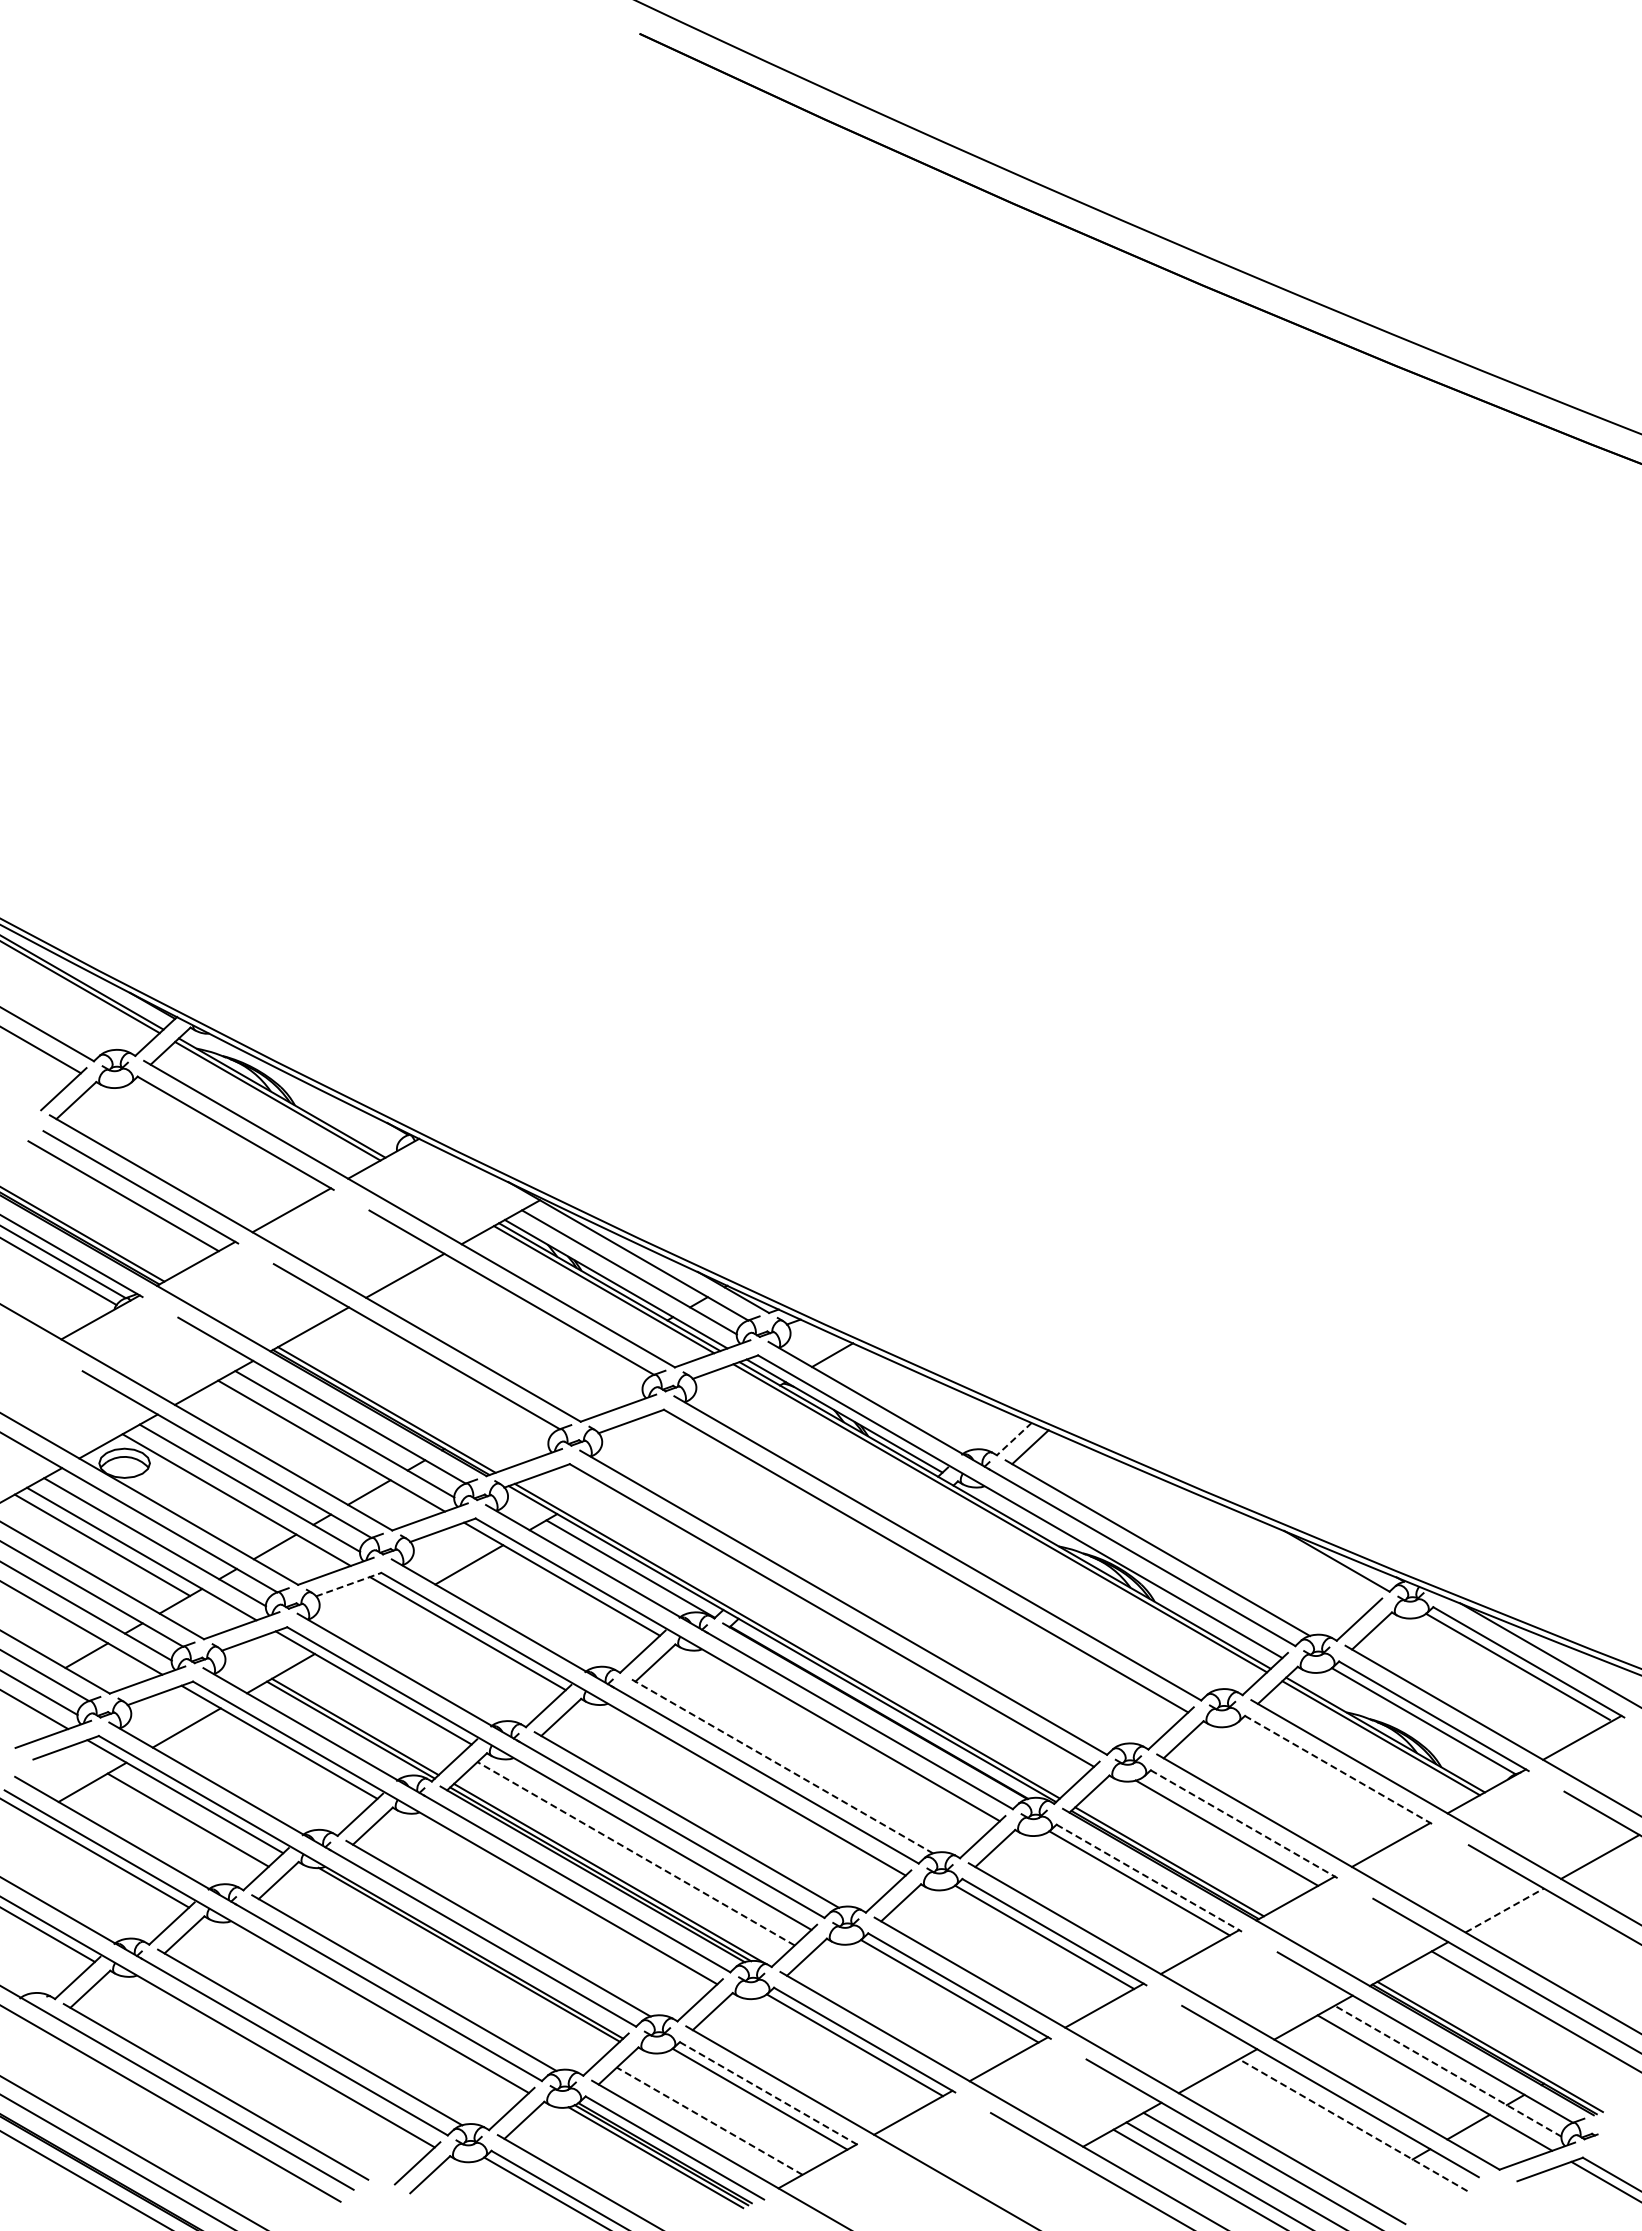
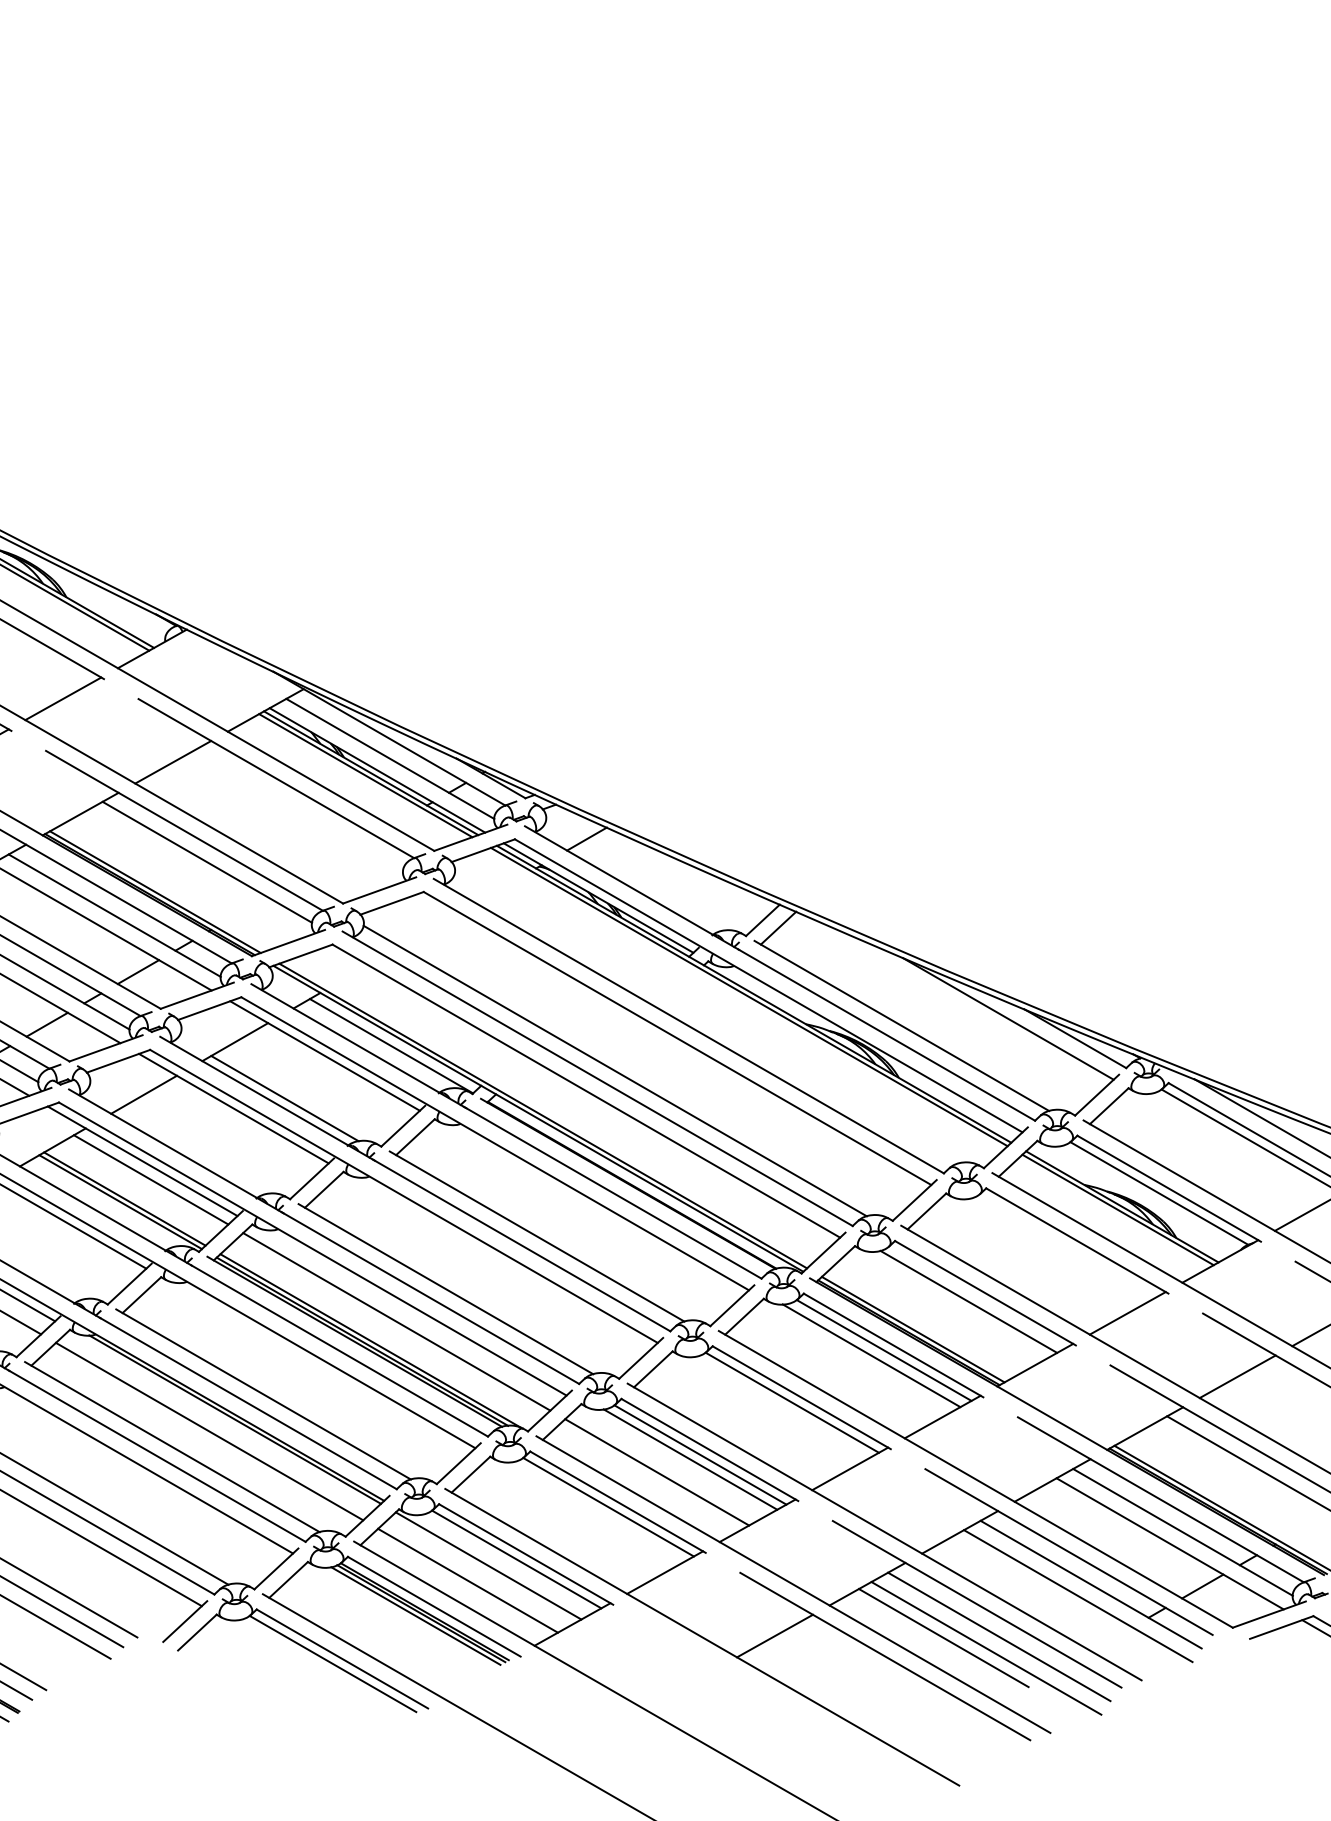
line: (440, 1378) -> (207, 861), added
line: (1014, 1439) -> (763, 920), dashed -> solid
line: (1267, 1540) -> (1008, 1018), added
line: (348, 1584) -> (118, 1061), dashed -> solid
line: (861, 1594) -> (614, 1070), added
line: (375, 1618) -> (144, 1094), added
line: (520, 1623) -> (284, 1098), added
line: (382, 1707) -> (151, 1180), added
line: (781, 1765) -> (537, 1236), dashed -> solid
line: (1339, 1770) -> (1077, 1241), dashed -> solid
line: (1244, 1824) -> (985, 1293), dashed -> solid
line: (635, 1853) -> (396, 1321), dashed -> solid
line: (1149, 1878) -> (893, 1345), dashed -> solid
line: (1126, 1888) -> (871, 1355), added
line: (1504, 1910) -> (1237, 1376), dashed -> solid
line: (442, 1966) -> (209, 1430), added
line: (939, 1995) -> (690, 1459), added
line: (905, 2009) -> (657, 1472), added
line: (1447, 2071) -> (1182, 1532), dashed -> solid
line: (769, 2094) -> (525, 1554), dashed -> solid
line: (730, 2105) -> (488, 1565), added
line: (709, 2120) -> (467, 1580), dashed -> solid
line: (1353, 2125) -> (1091, 1584), dashed -> solid
line: (1340, 2136) -> (1078, 1595), added
line: (1026, 2178) -> (774, 1636), added

